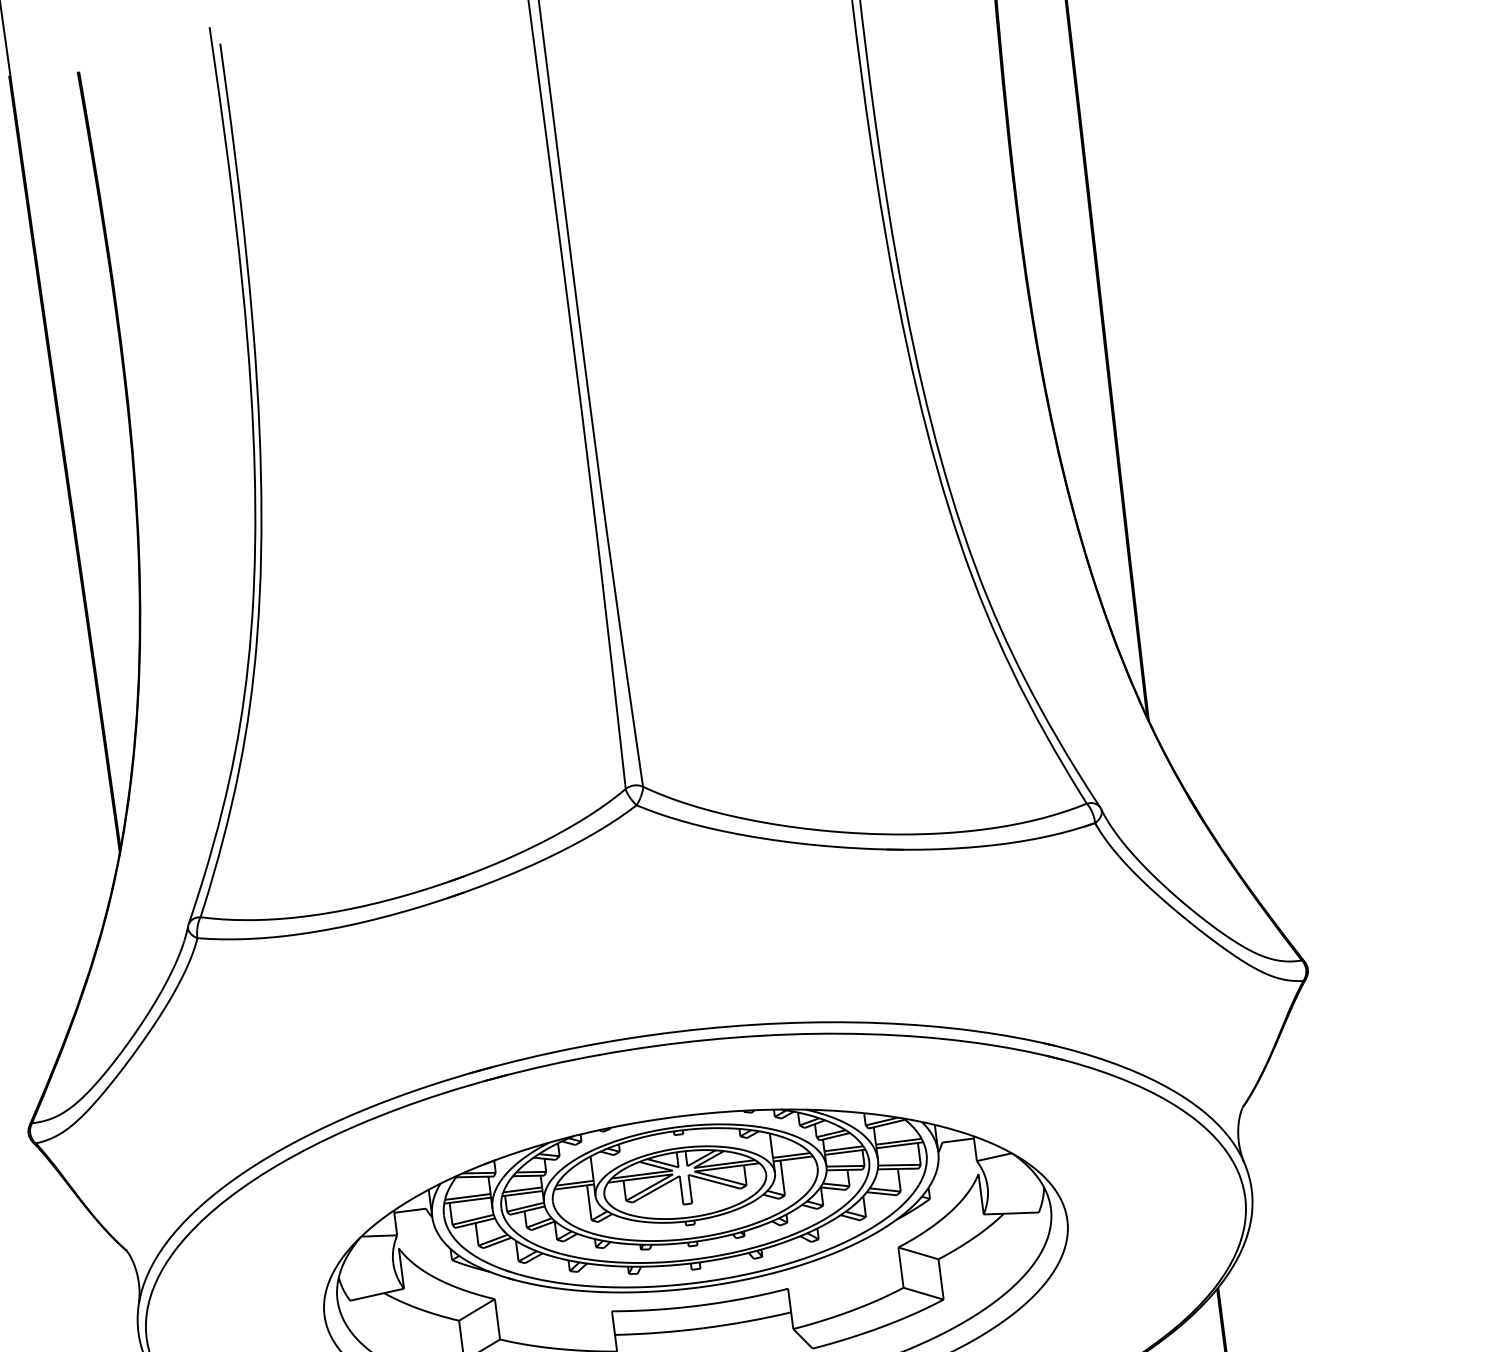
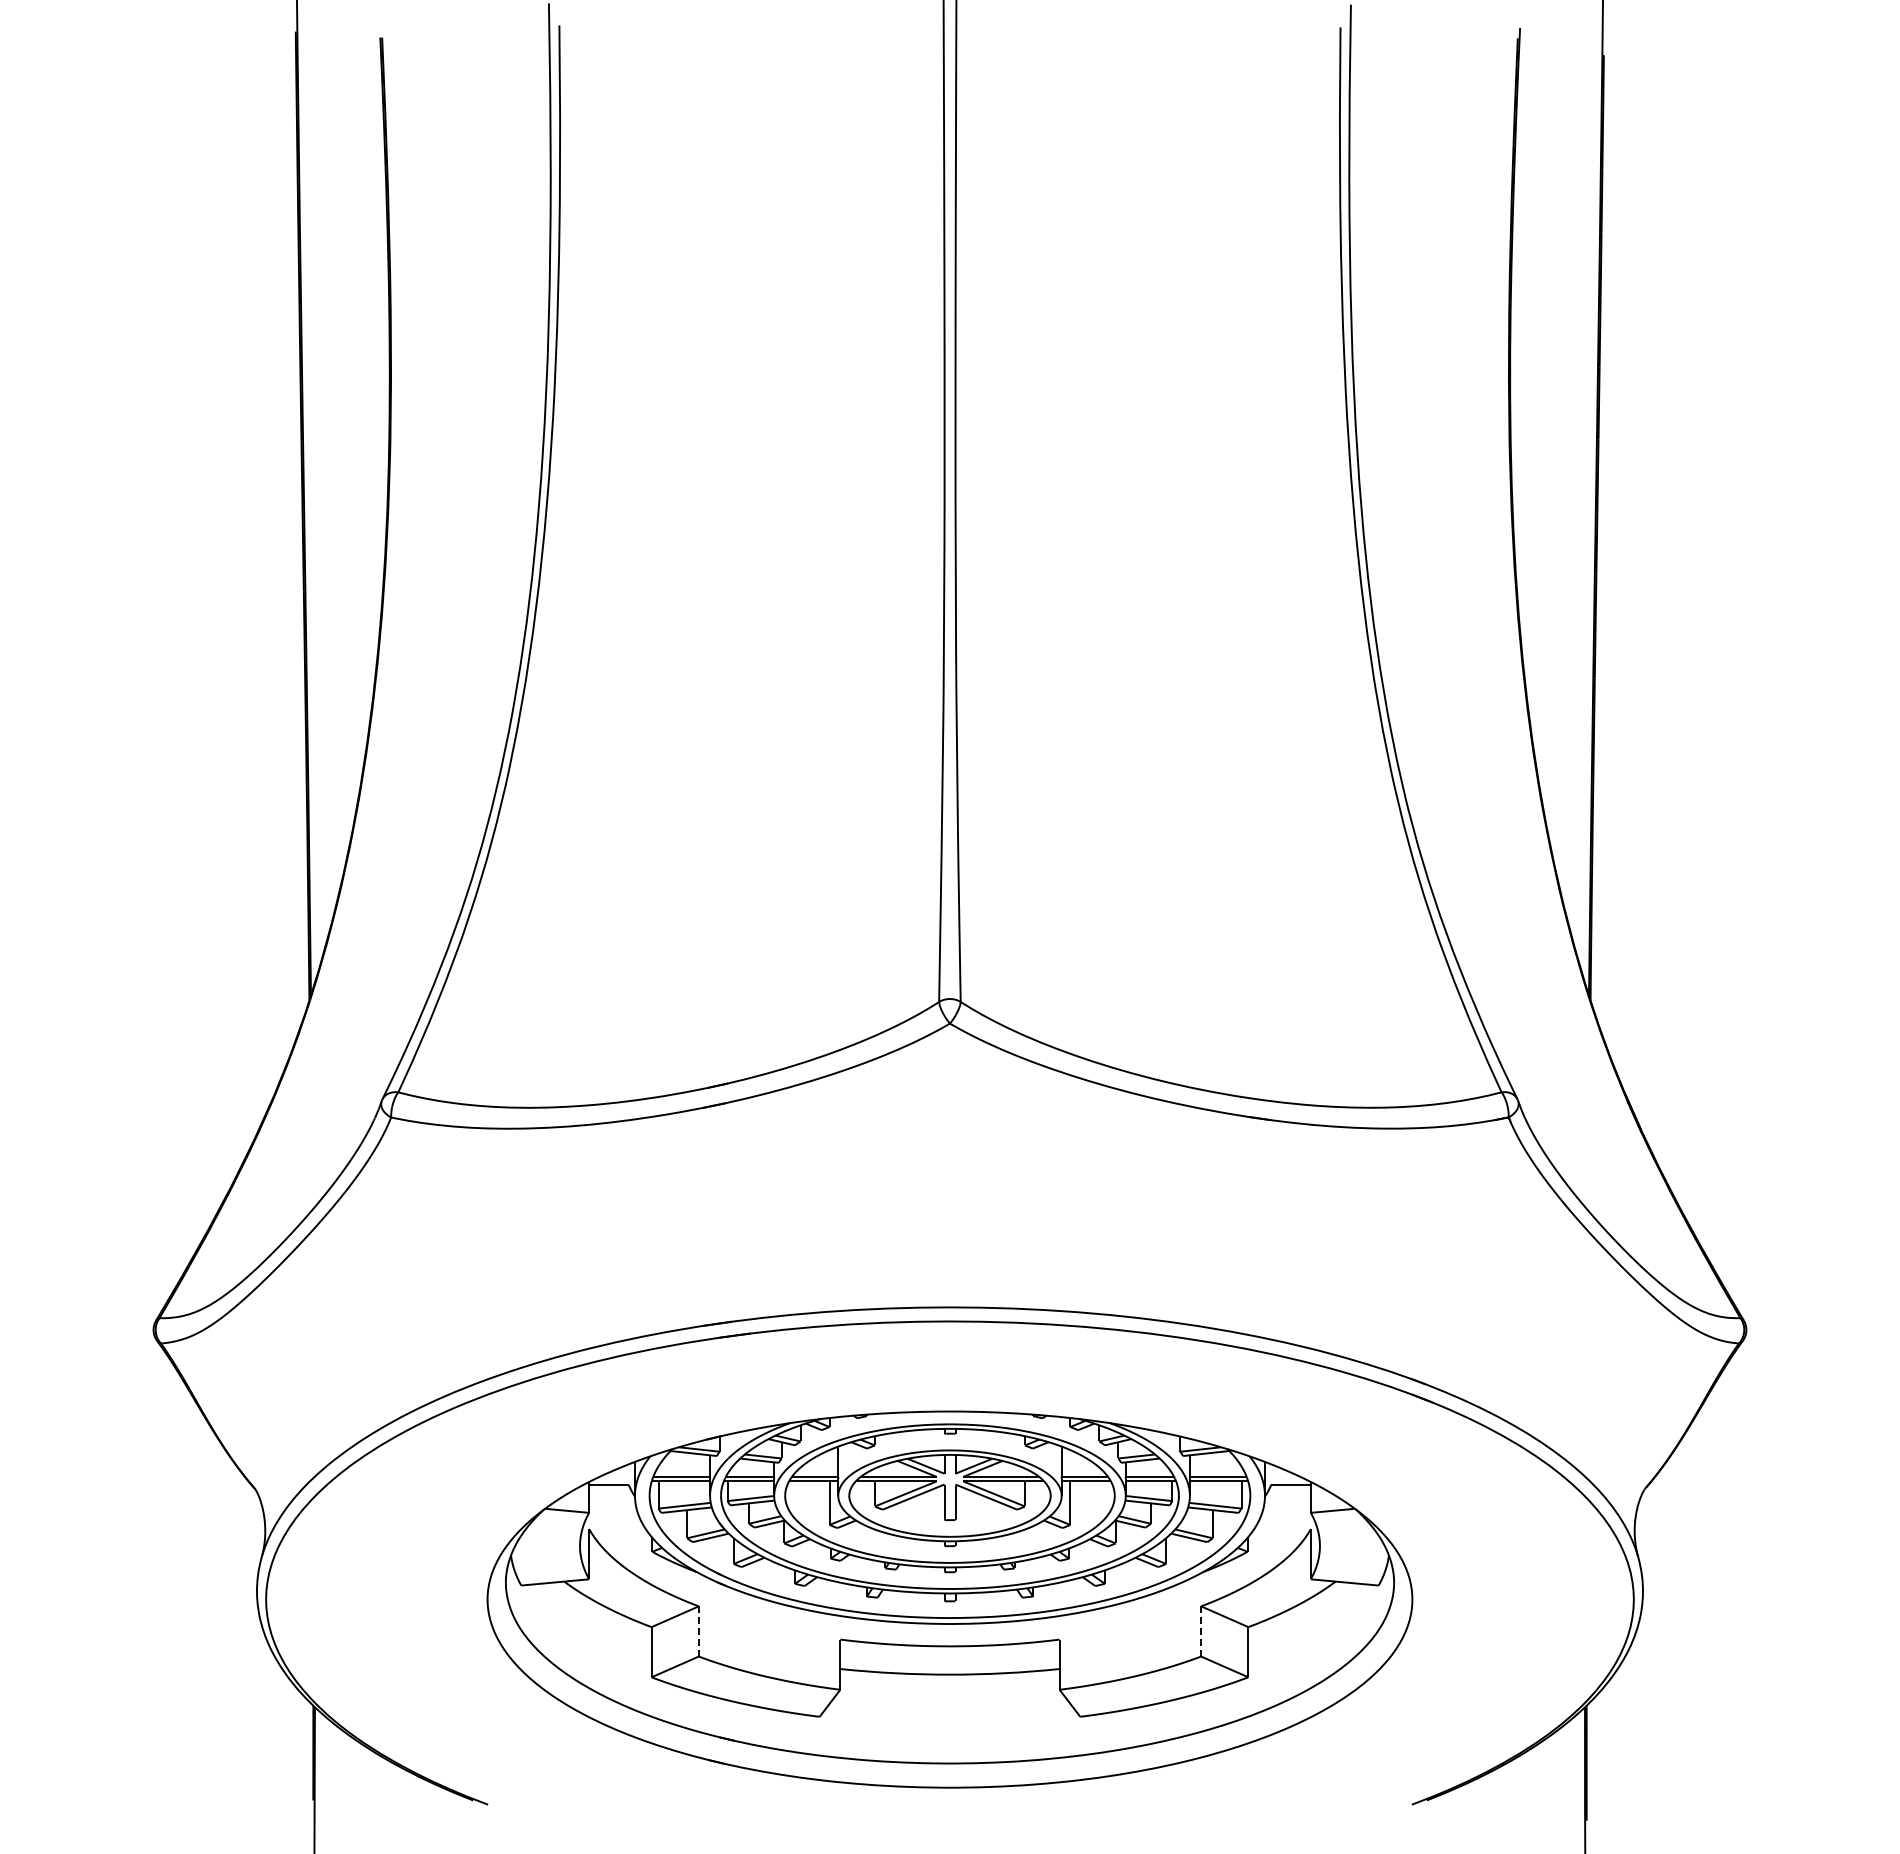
line: (901, 1266) -> (1201, 1630), solid -> dashed
line: (497, 1318) -> (698, 1630), solid -> dashed

